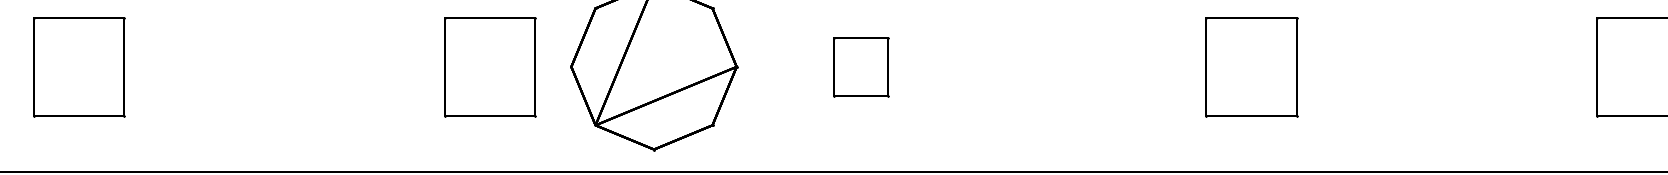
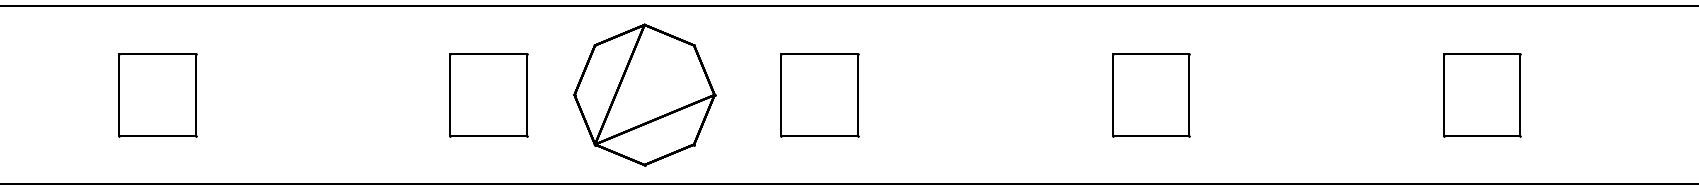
part: (489, 67) -> (488, 95), moved
part: (860, 67) -> (819, 95), size x1.67

